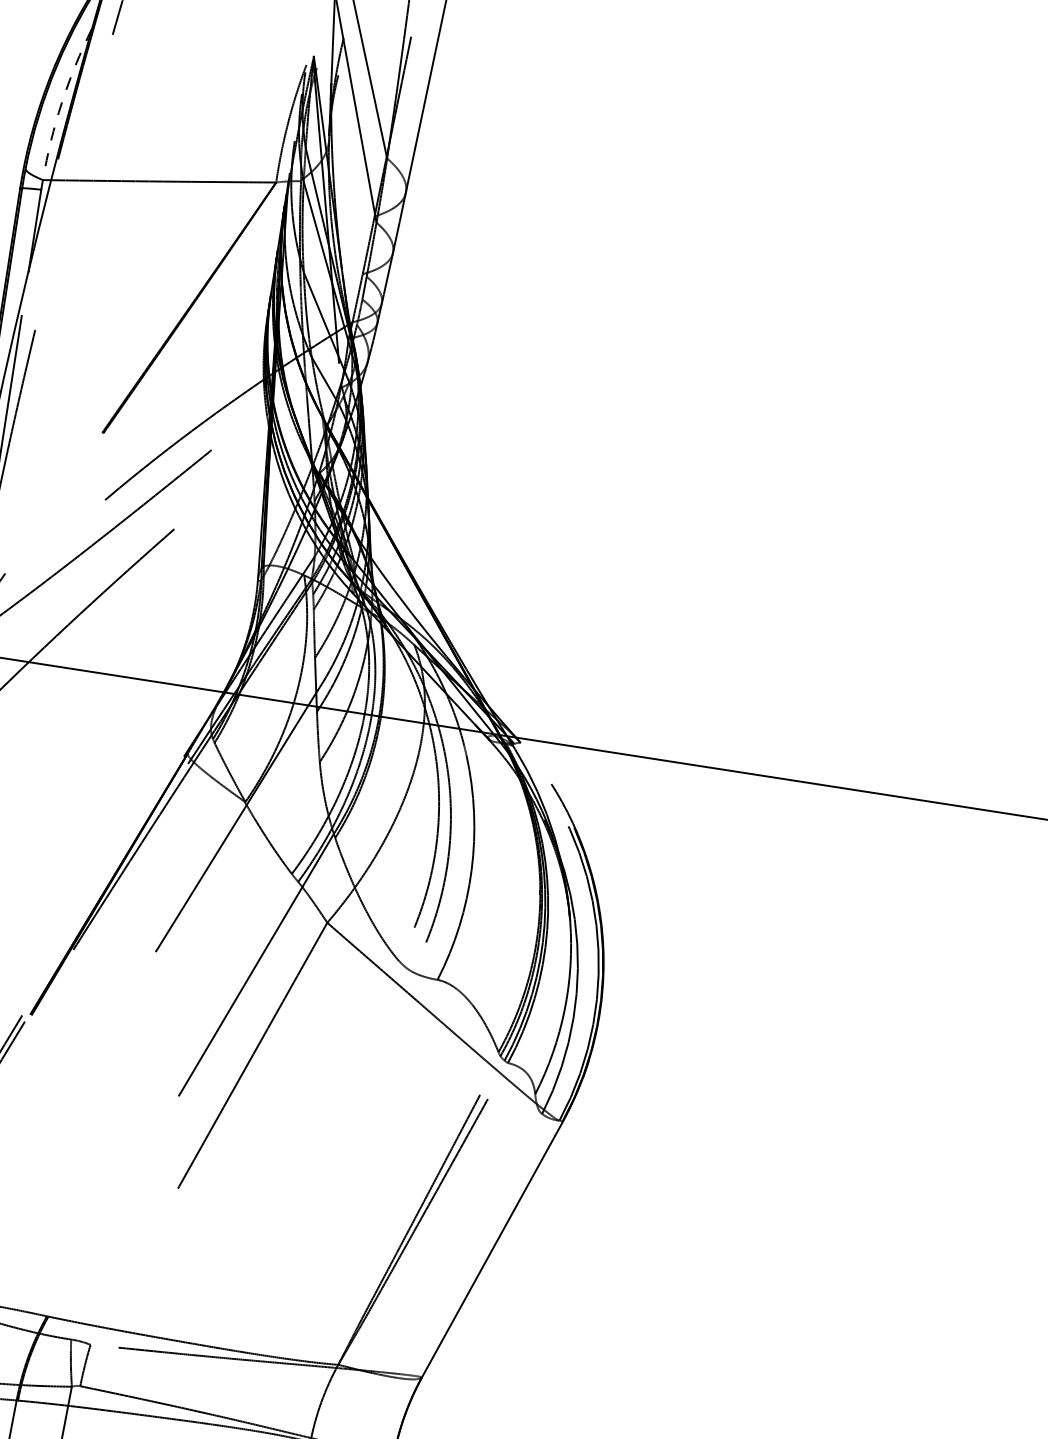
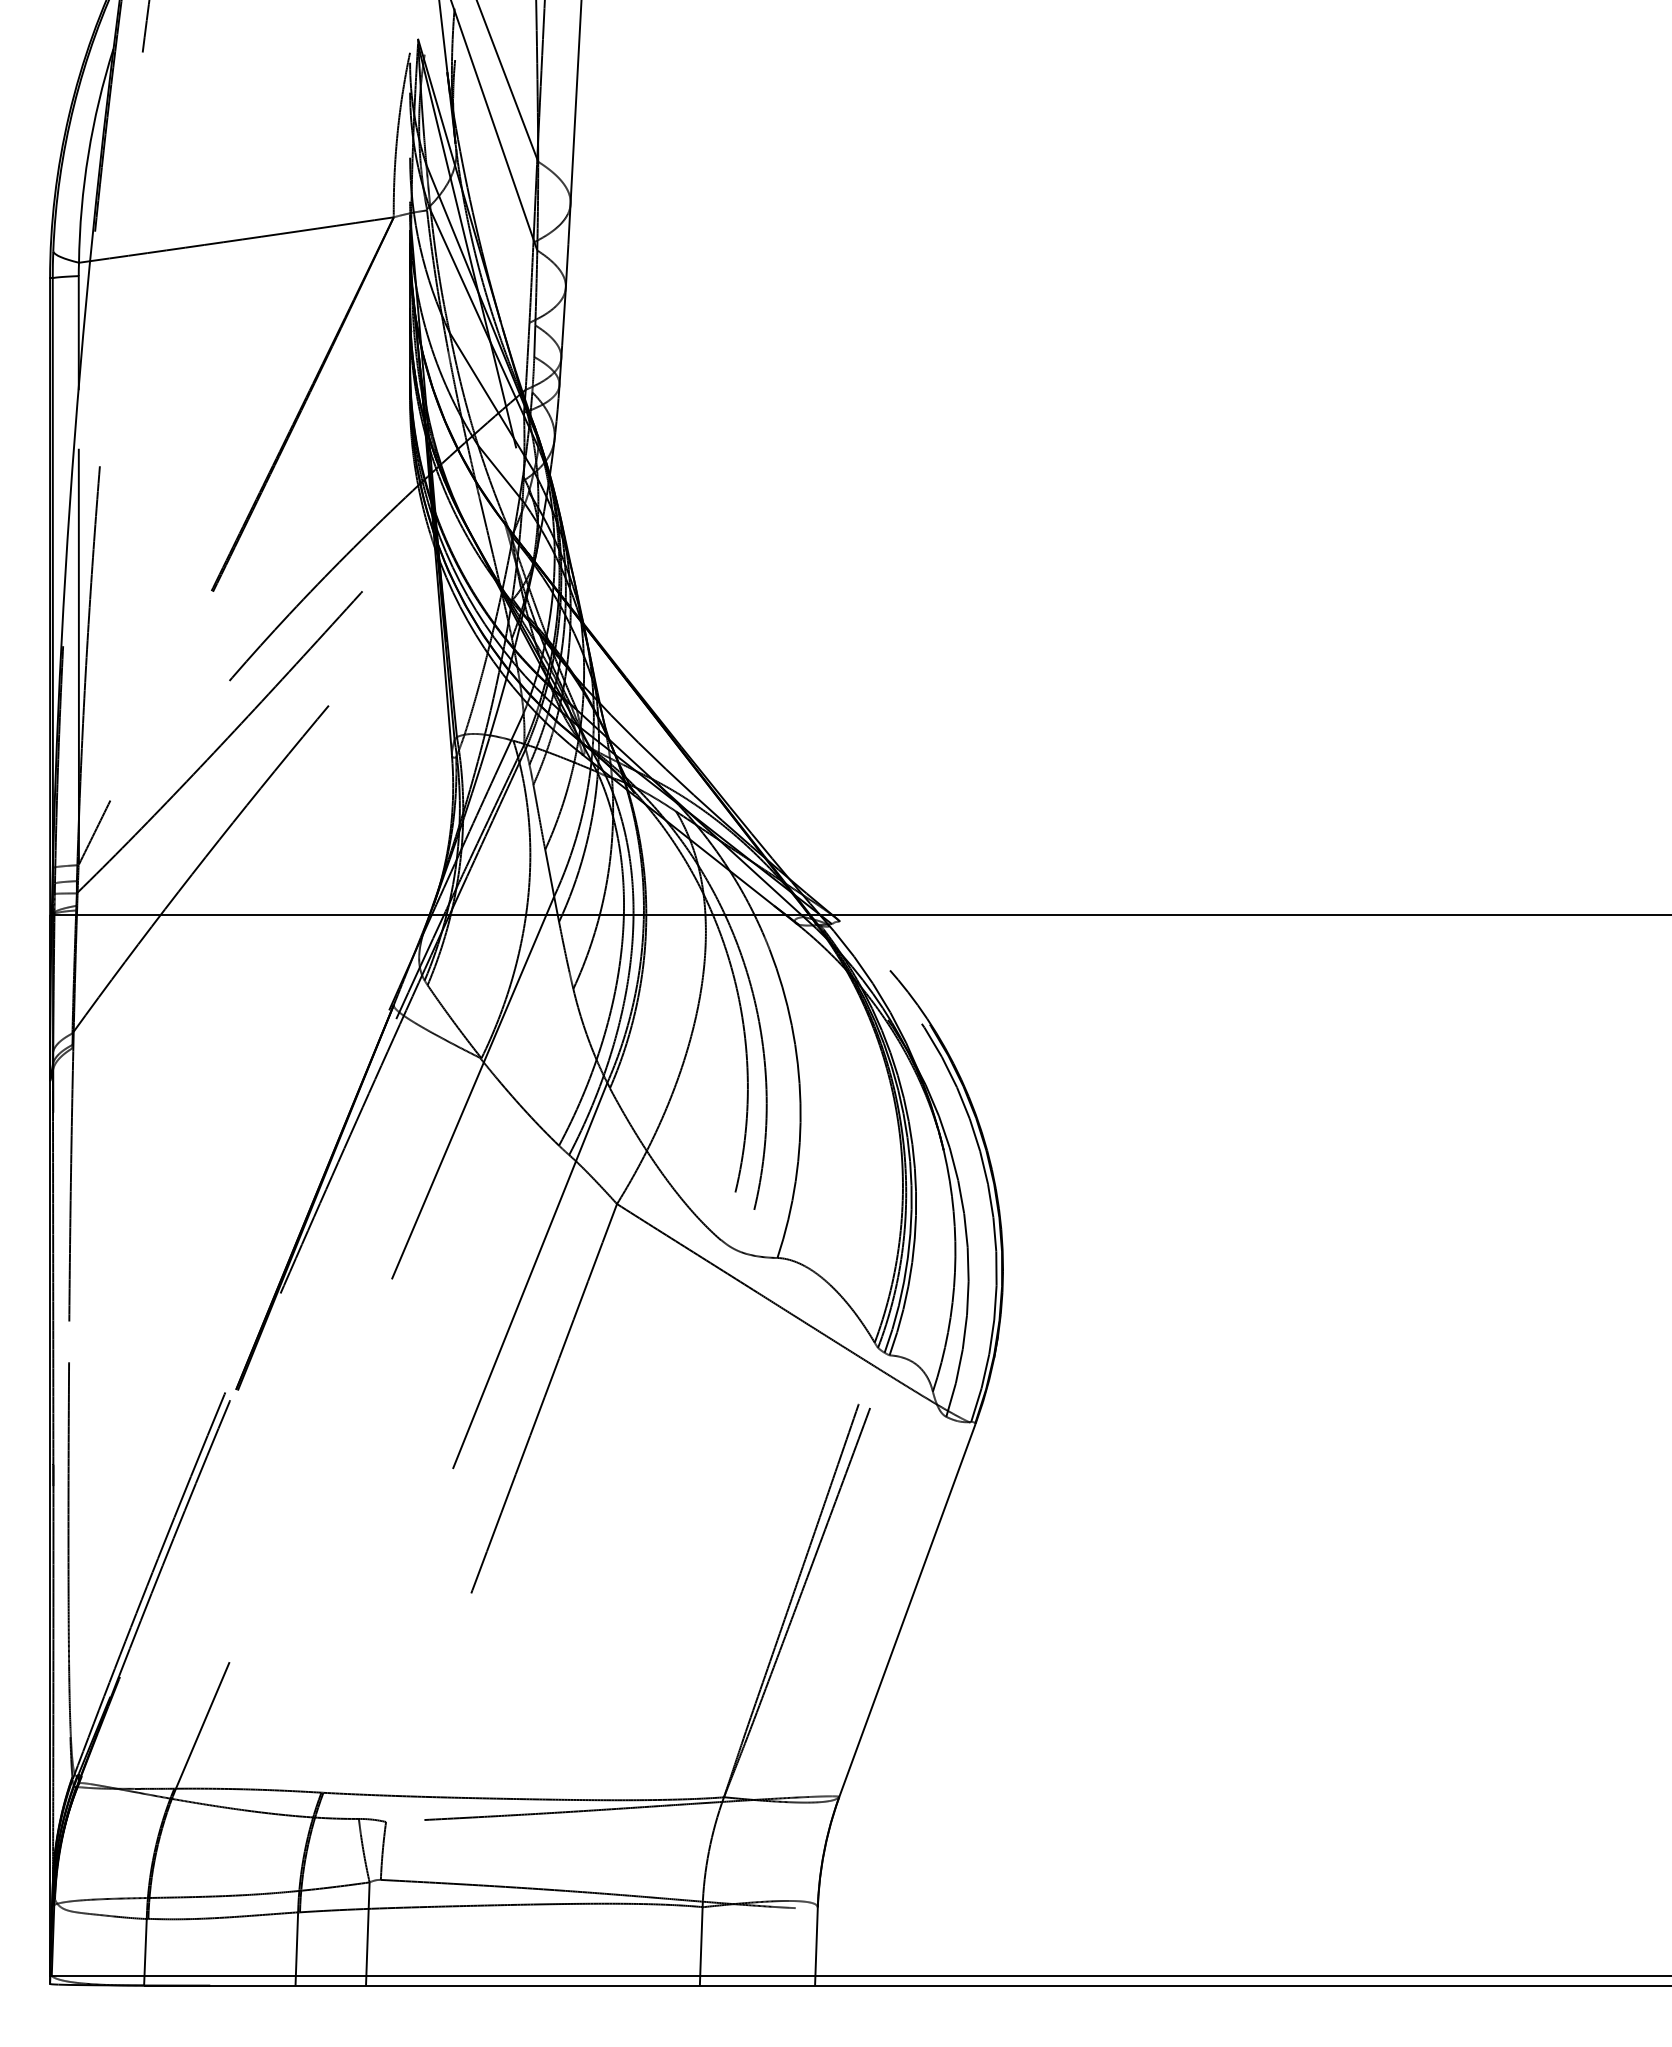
arc: (61, 102) -> (88, 154), dashed -> solid

